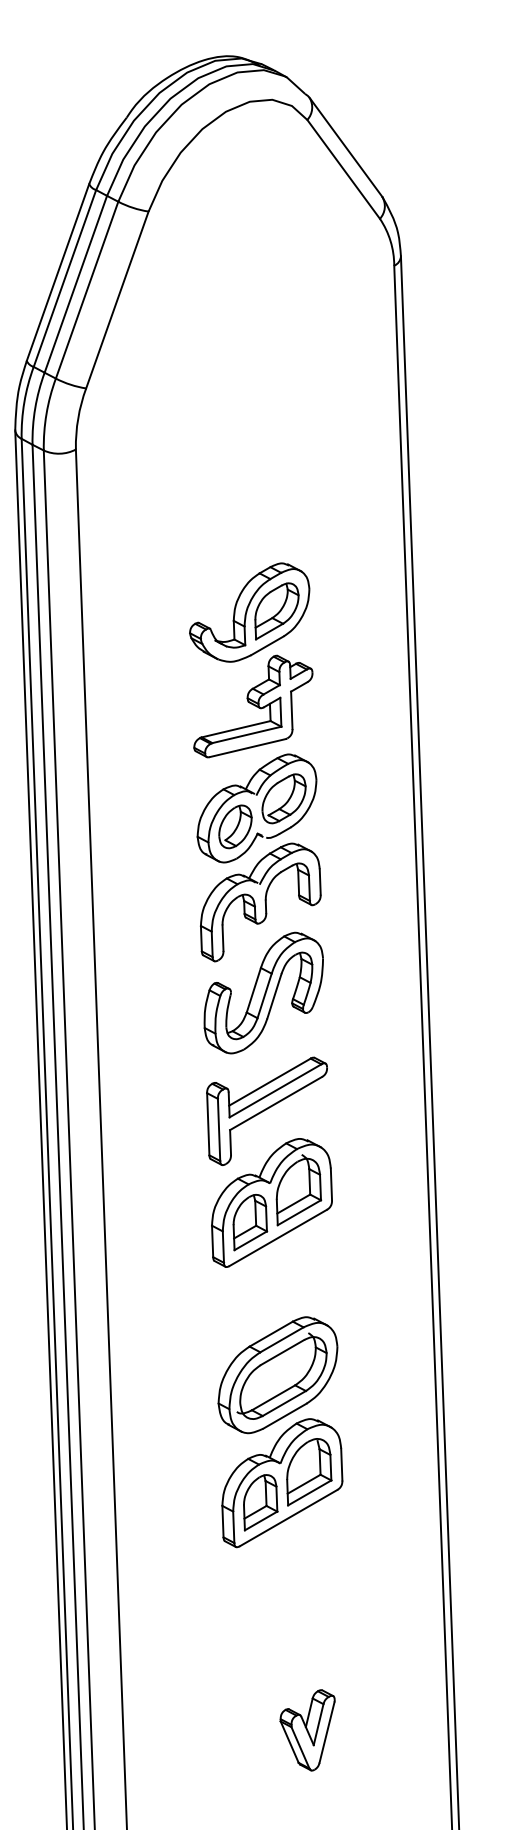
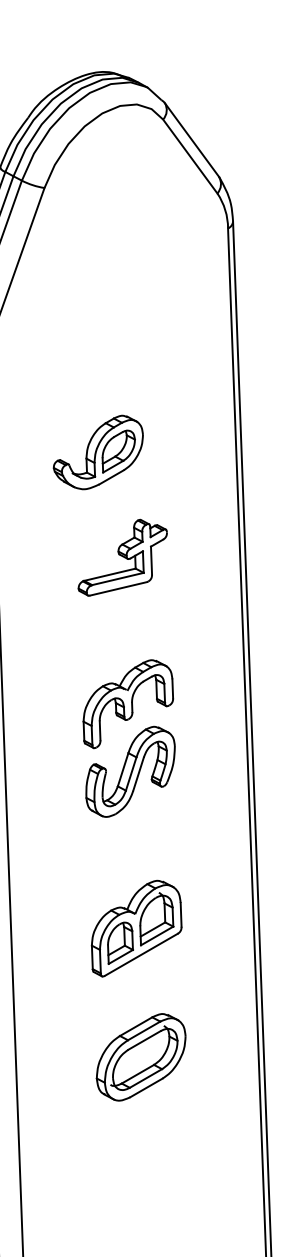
part: (249, 612) -> (98, 452), moved
part: (256, 808) -> (125, 633), removed
part: (266, 1110) -> (132, 859), removed
part: (282, 1483) -> (144, 1138), removed

